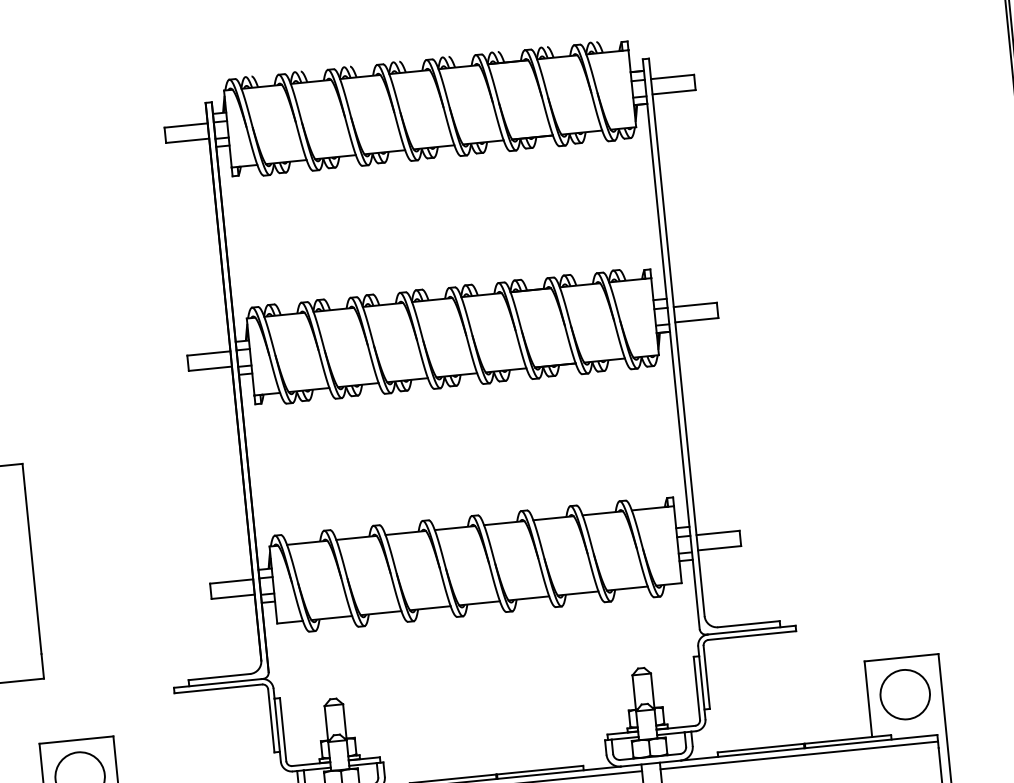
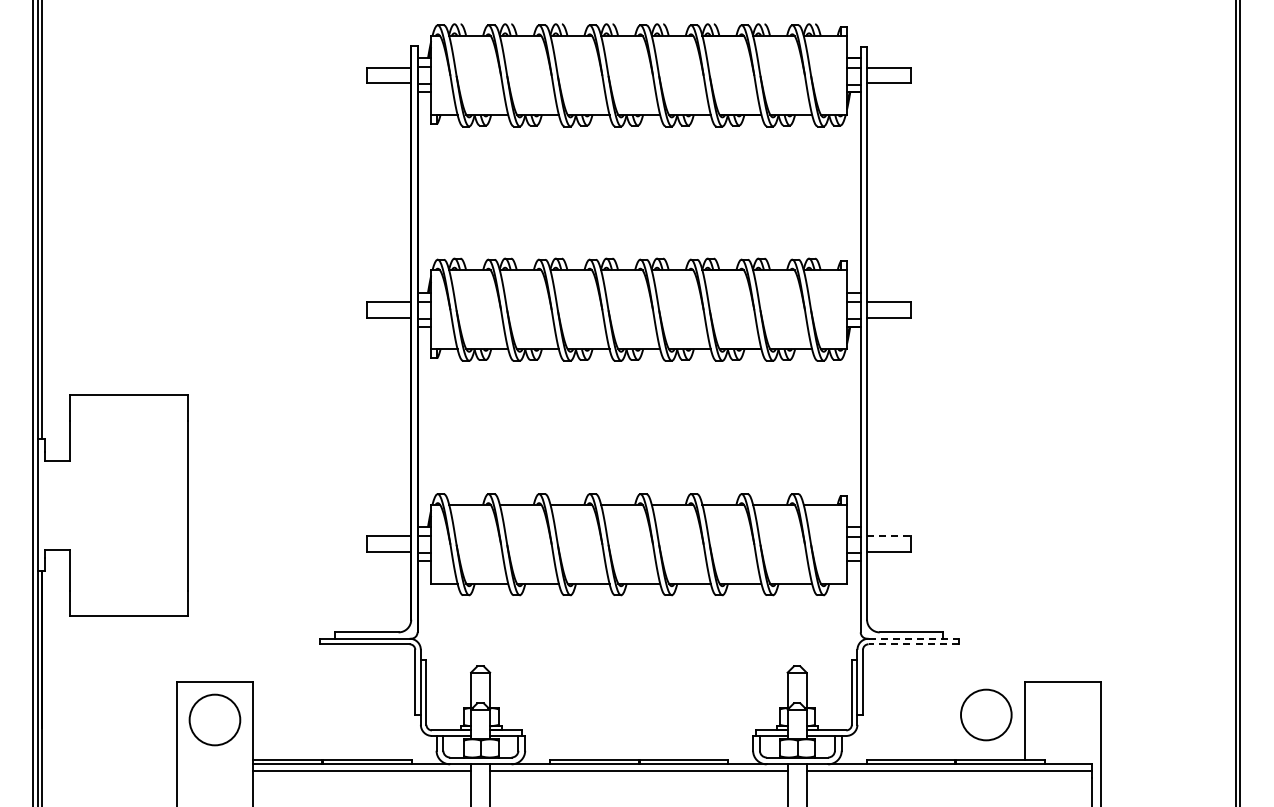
line: (718, 533) -> (889, 536), solid -> dashed
line: (752, 629) -> (914, 638), solid -> dashed
line: (752, 635) -> (913, 644), solid -> dashed
circle: (905, 694) -> (986, 714), moved

